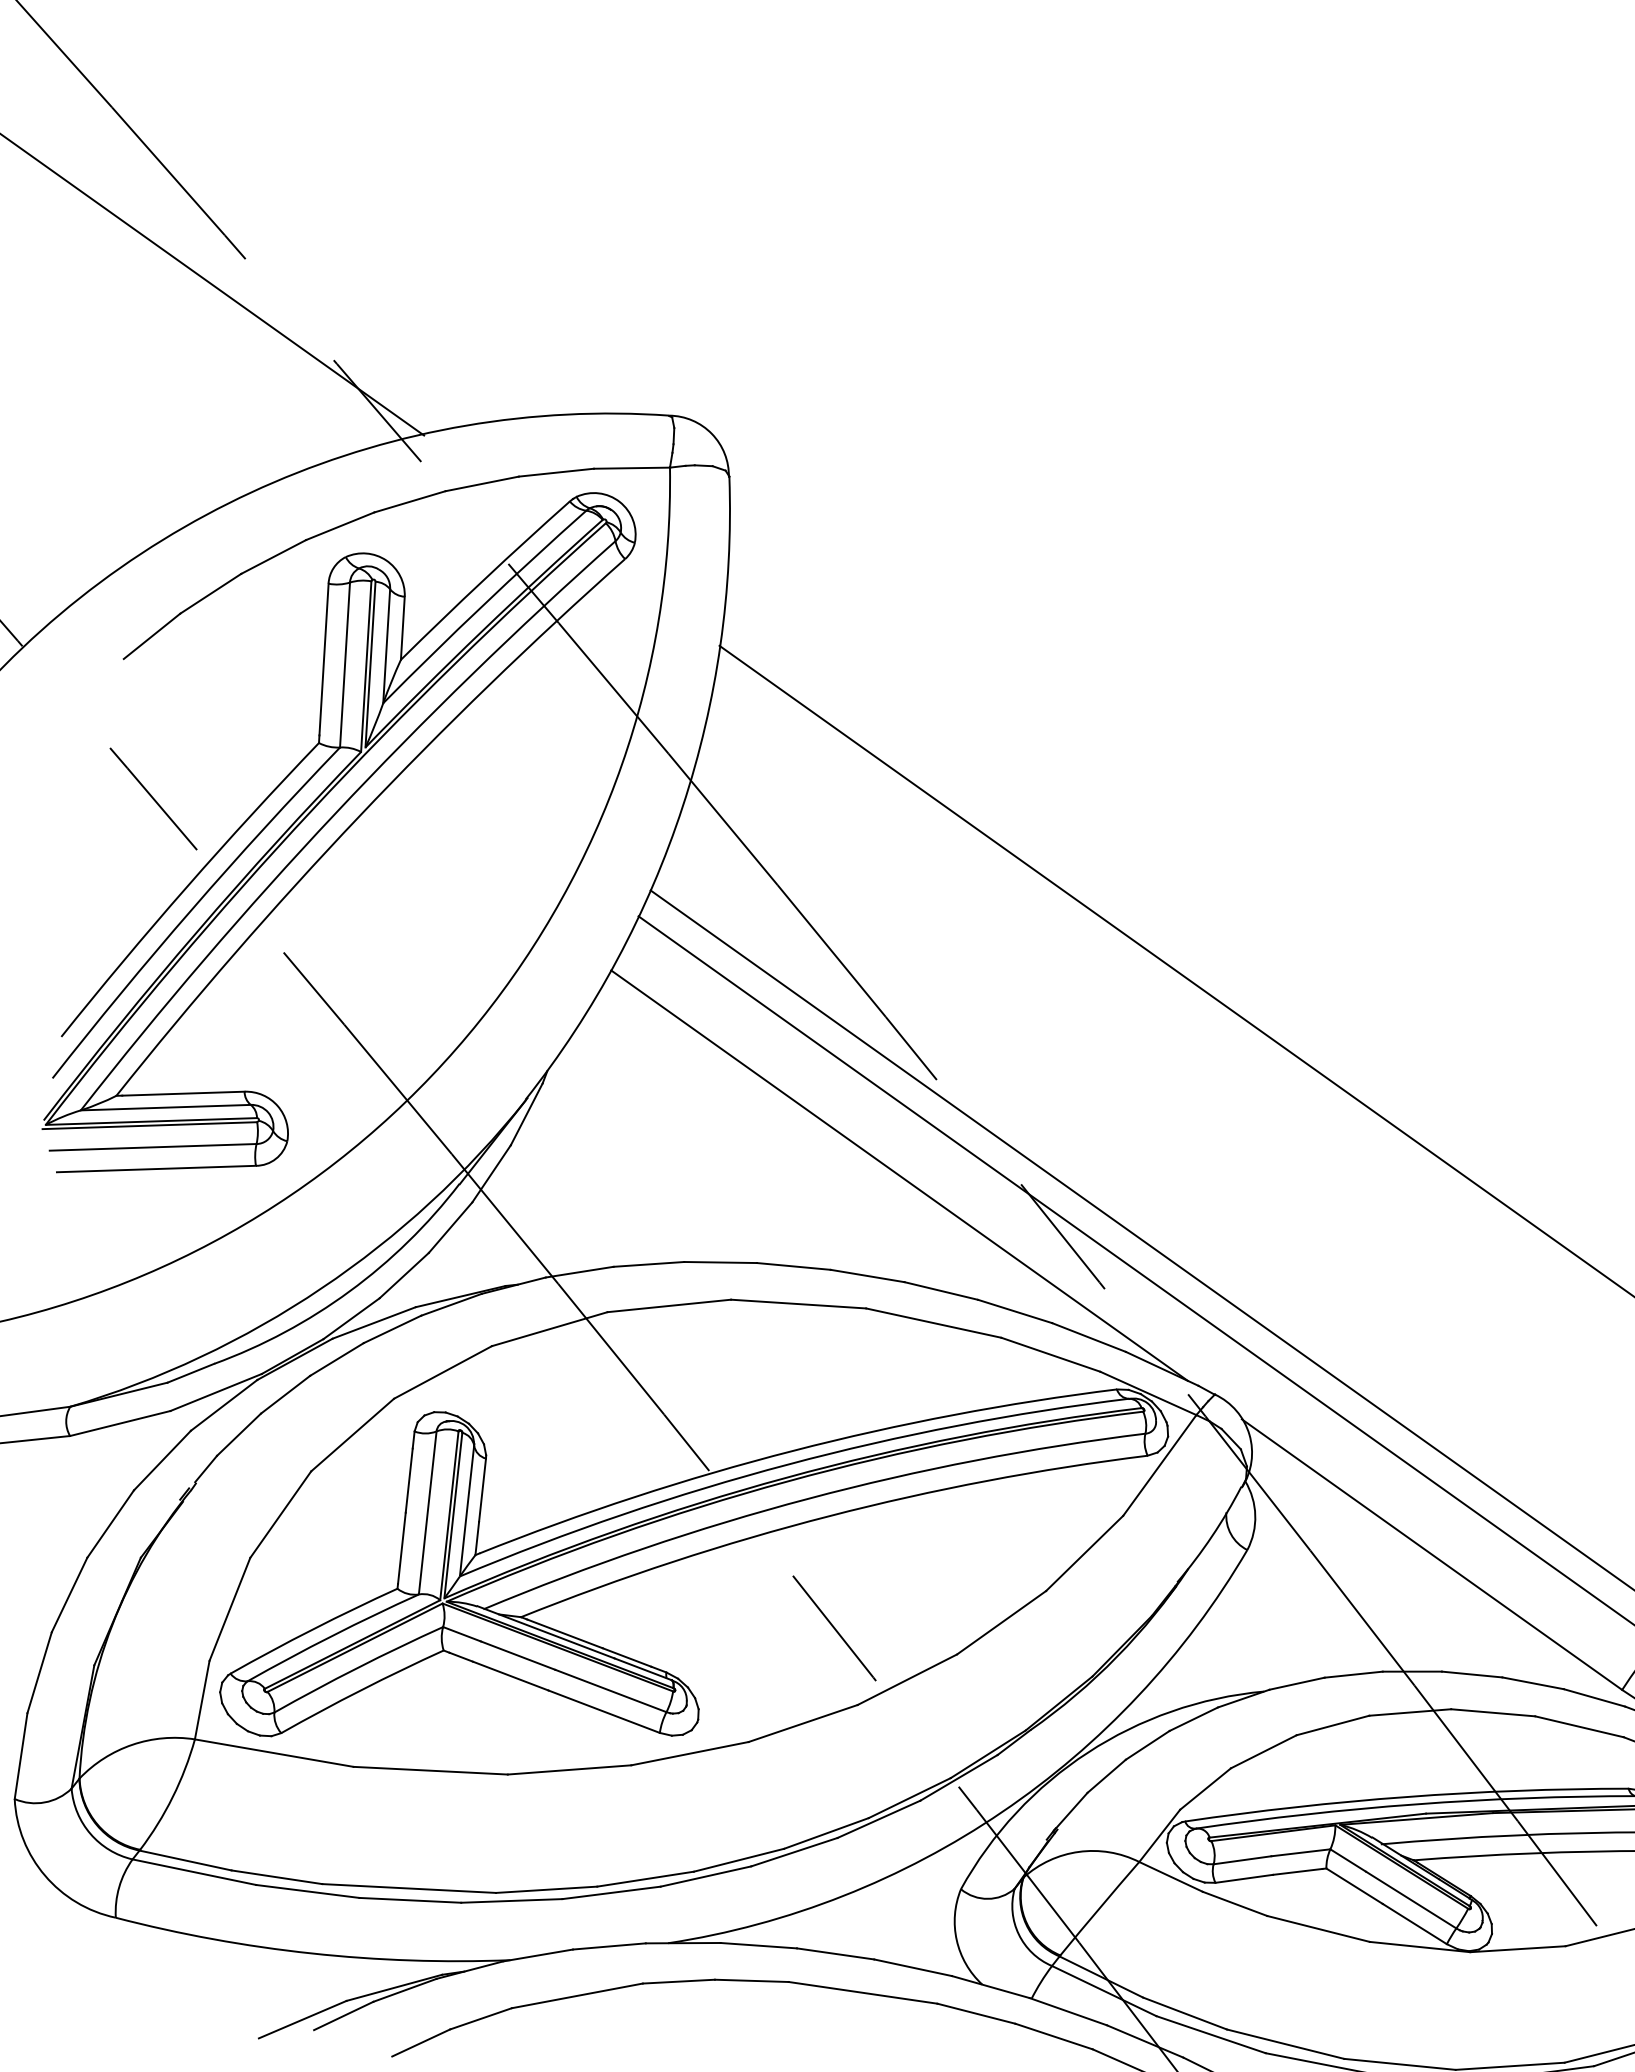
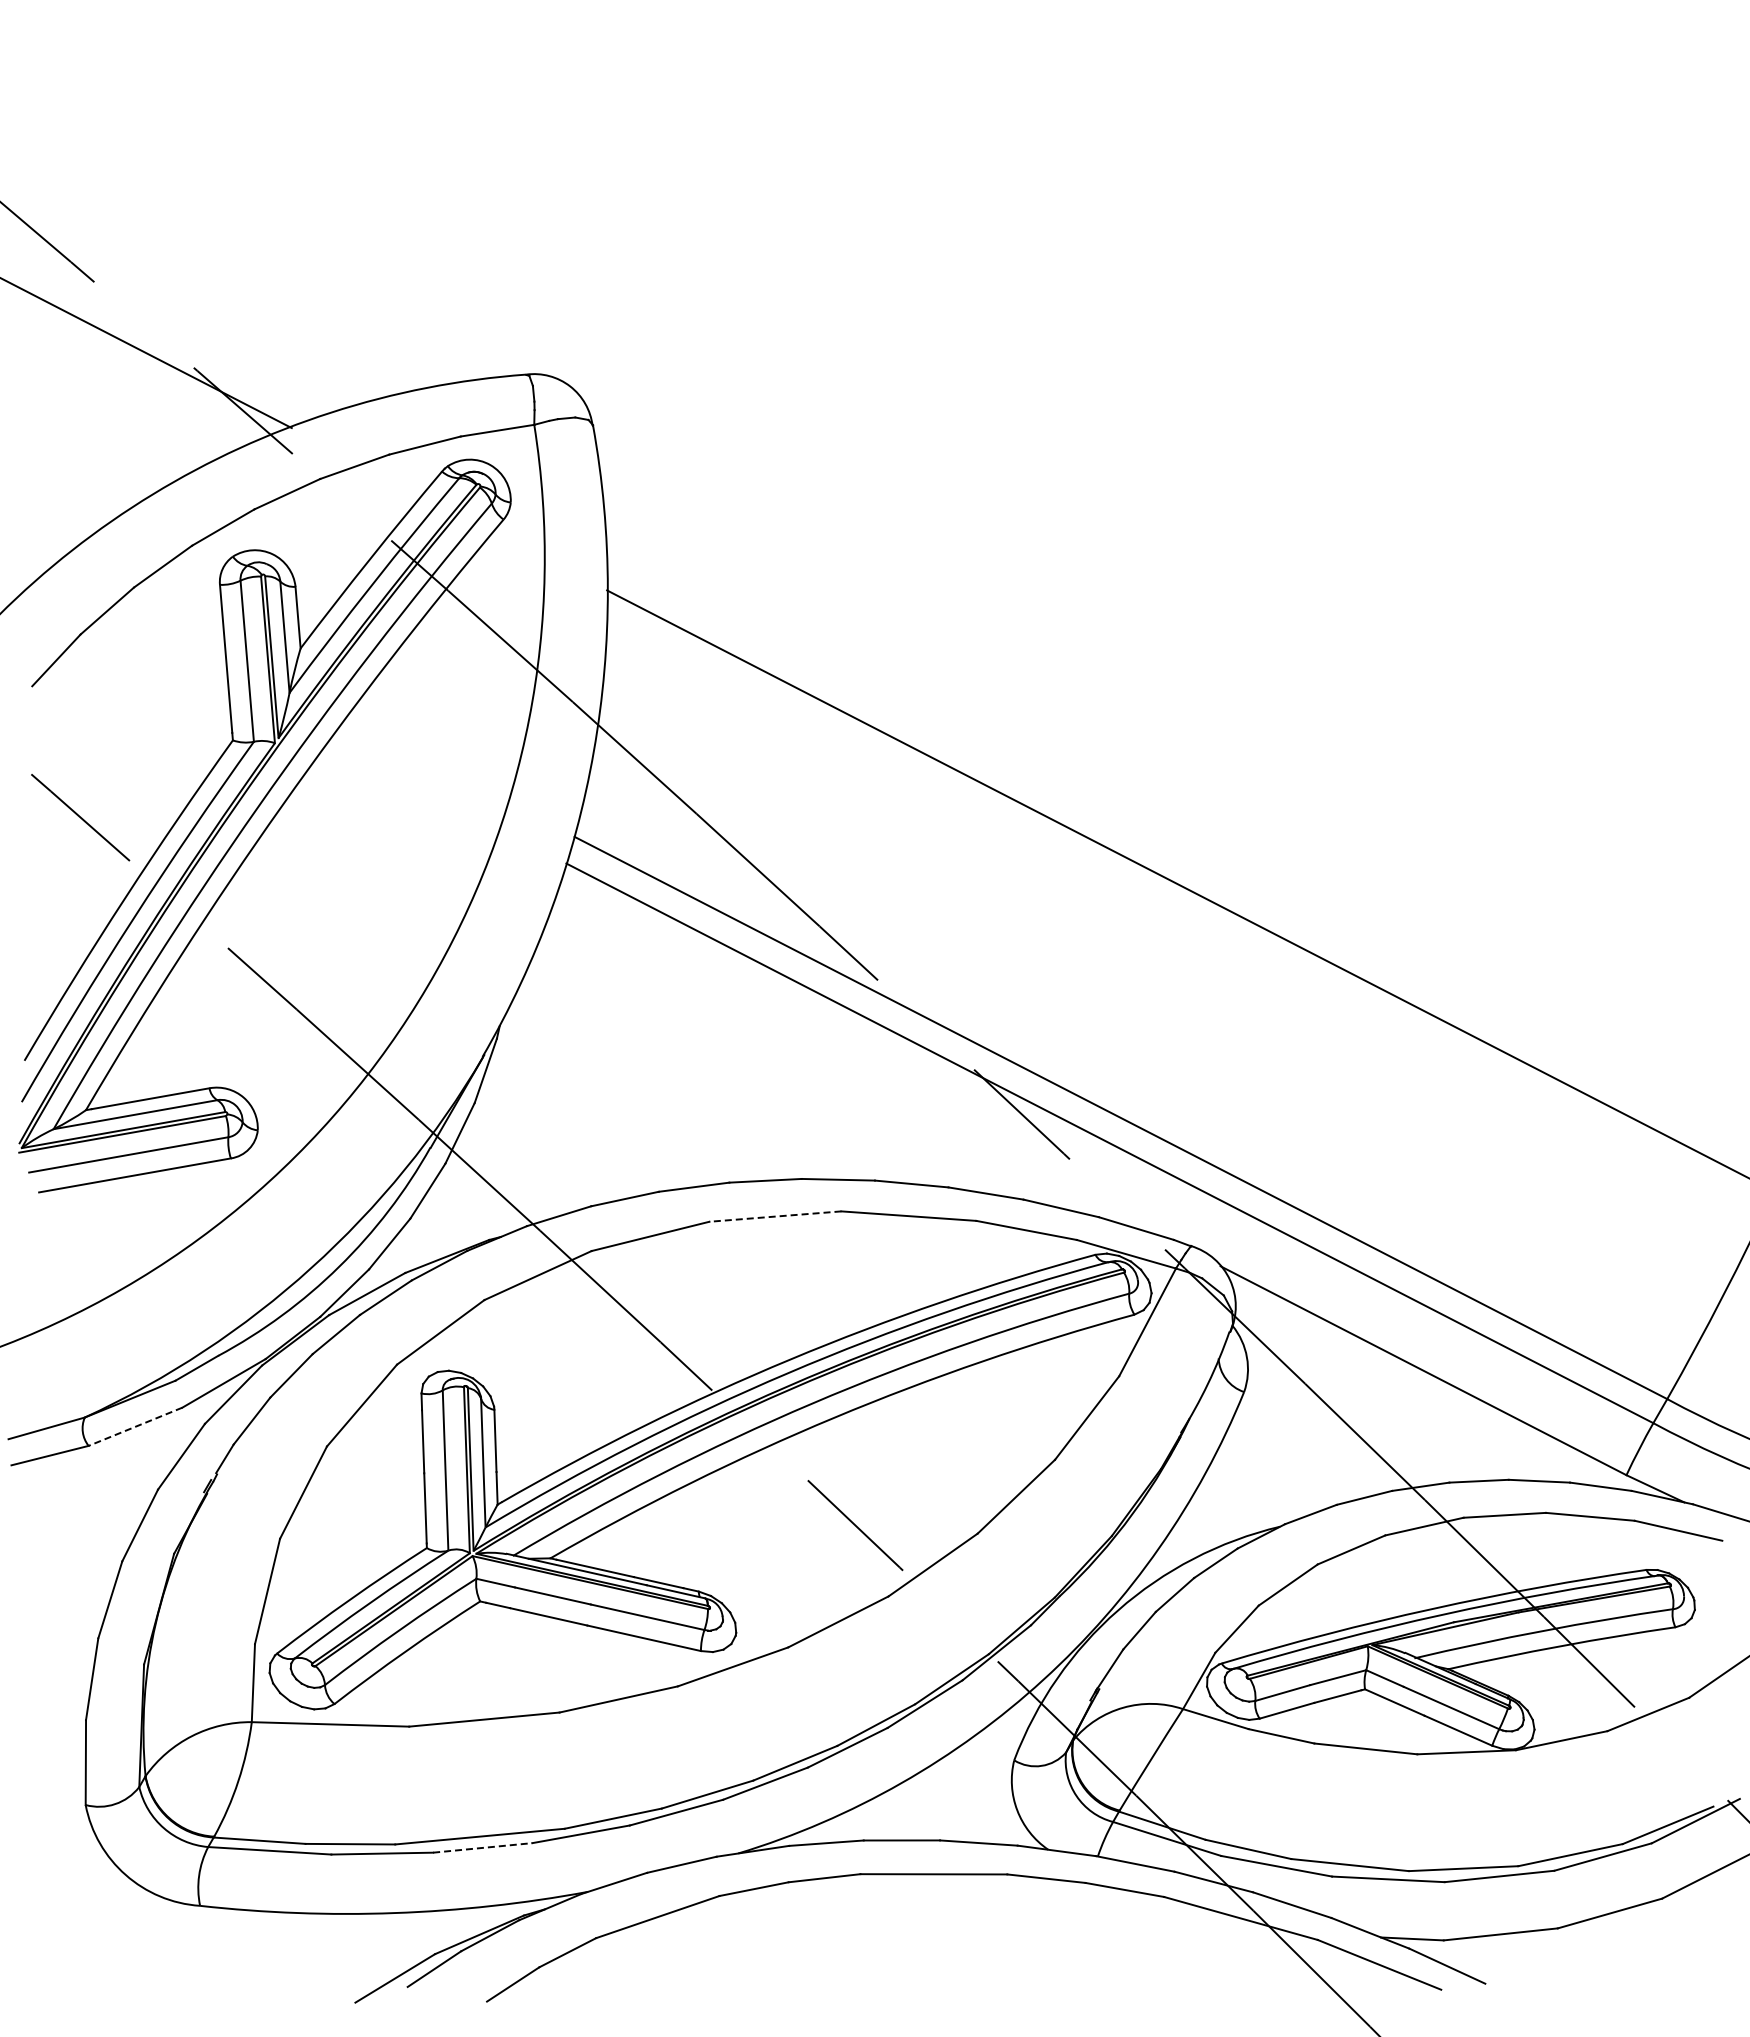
line: (898, 1174) -> (854, 1077), removed
line: (797, 1303) -> (774, 1216), solid -> dashed
line: (120, 1423) -> (135, 1426), solid -> dashed
line: (410, 1899) -> (482, 1847), solid -> dashed

